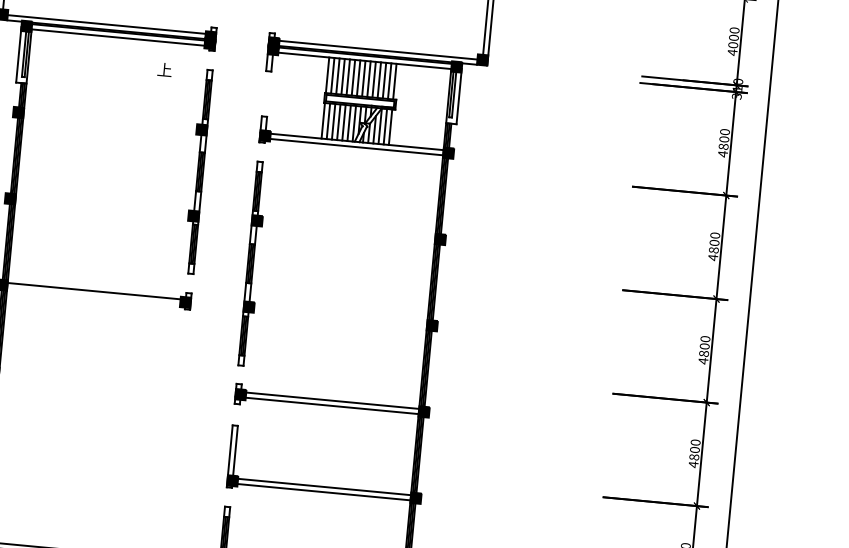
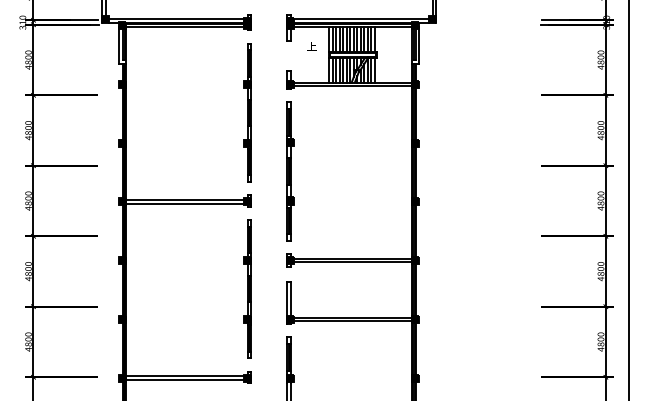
text: (164, 70) -> (311, 46), moved
line: (93, 296) -> (185, 203), added
part: (173, 429) -> (247, 288), added

